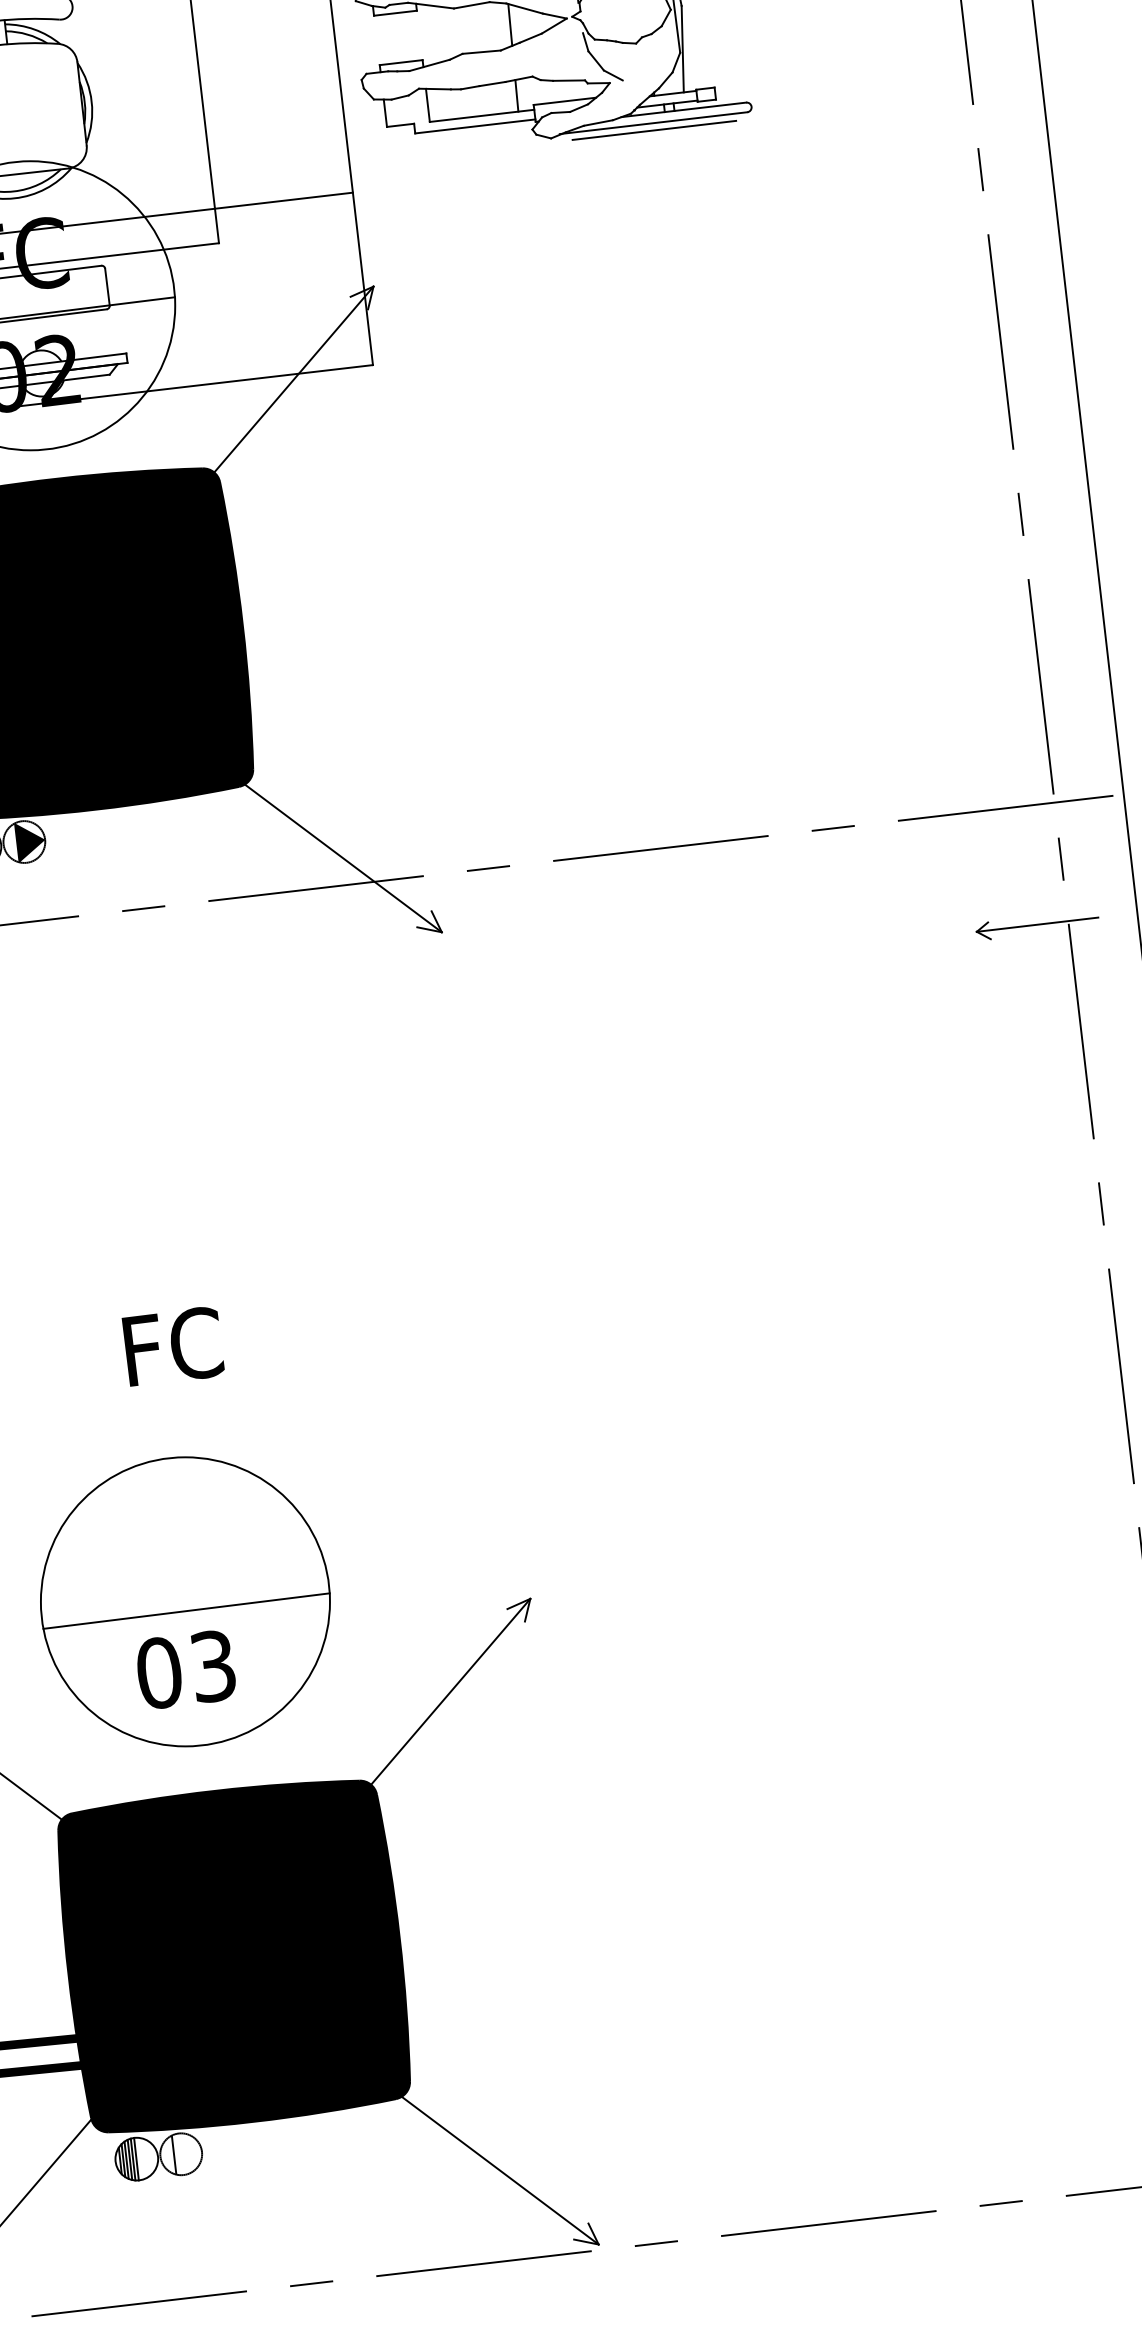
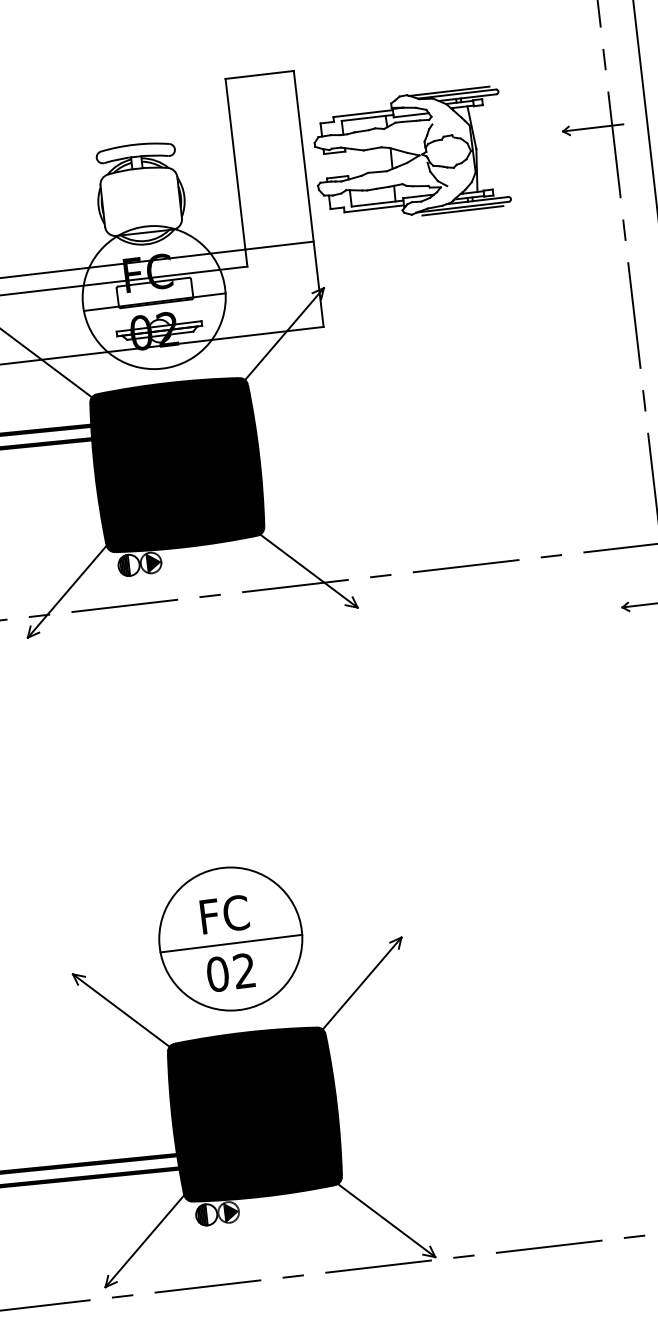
text: (172, 1346) -> (224, 914), moved
text: (211, 1667) -> (243, 971), 03 -> 02
fill: (186, 2154) -> (231, 1212), added

